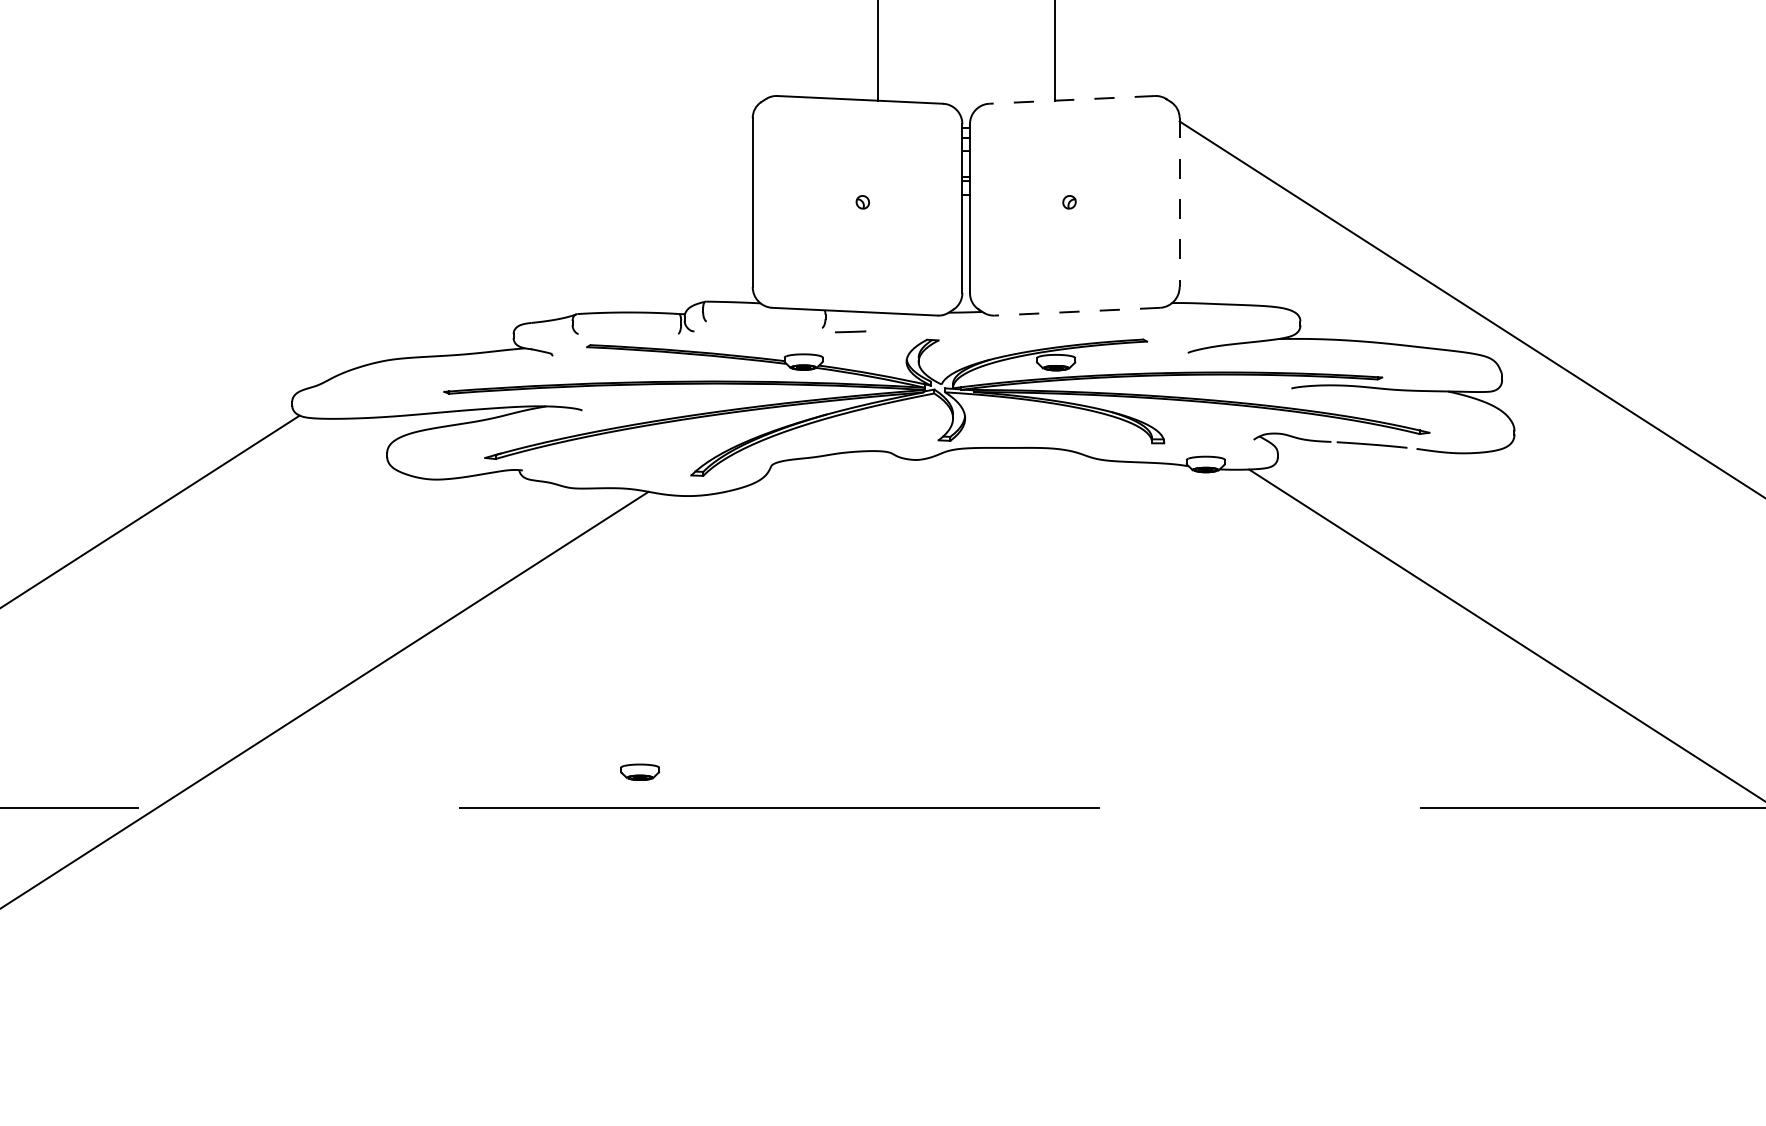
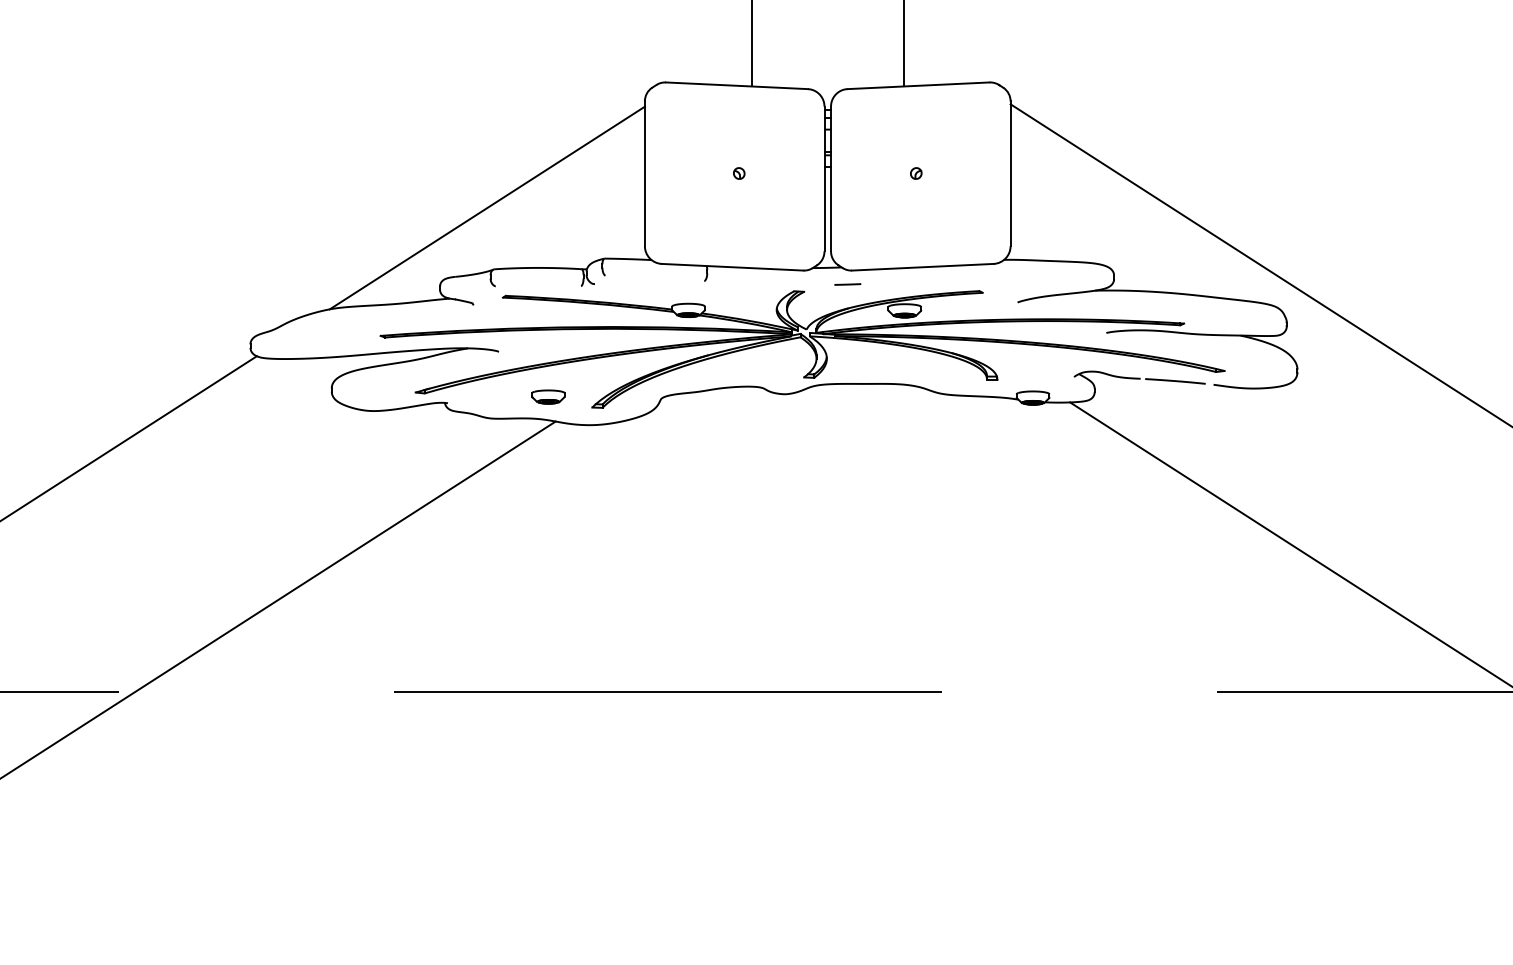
line: (1072, 99) -> (918, 85), dashed -> solid
line: (1179, 203) -> (1010, 174), dashed -> solid
line: (568, 242) -> (487, 207), added
line: (1077, 311) -> (923, 267), dashed -> solid
line: (850, 331) -> (847, 284), moved
part: (639, 771) -> (547, 396), moved

